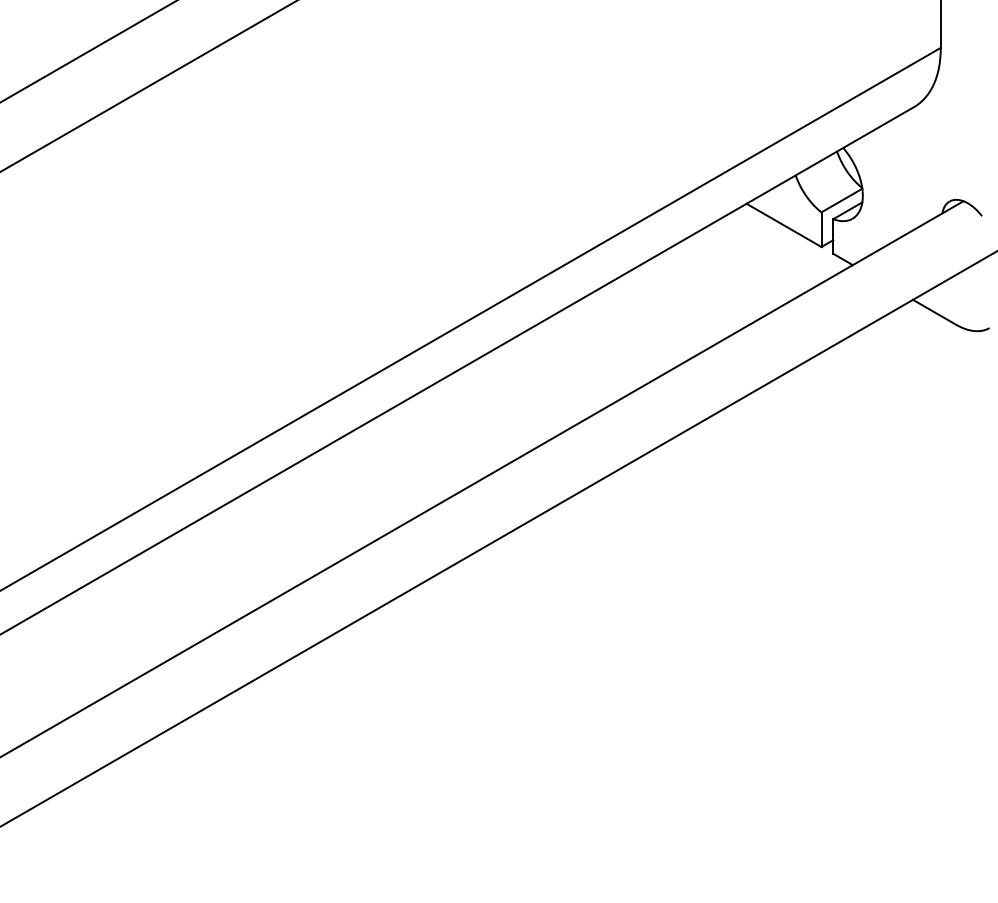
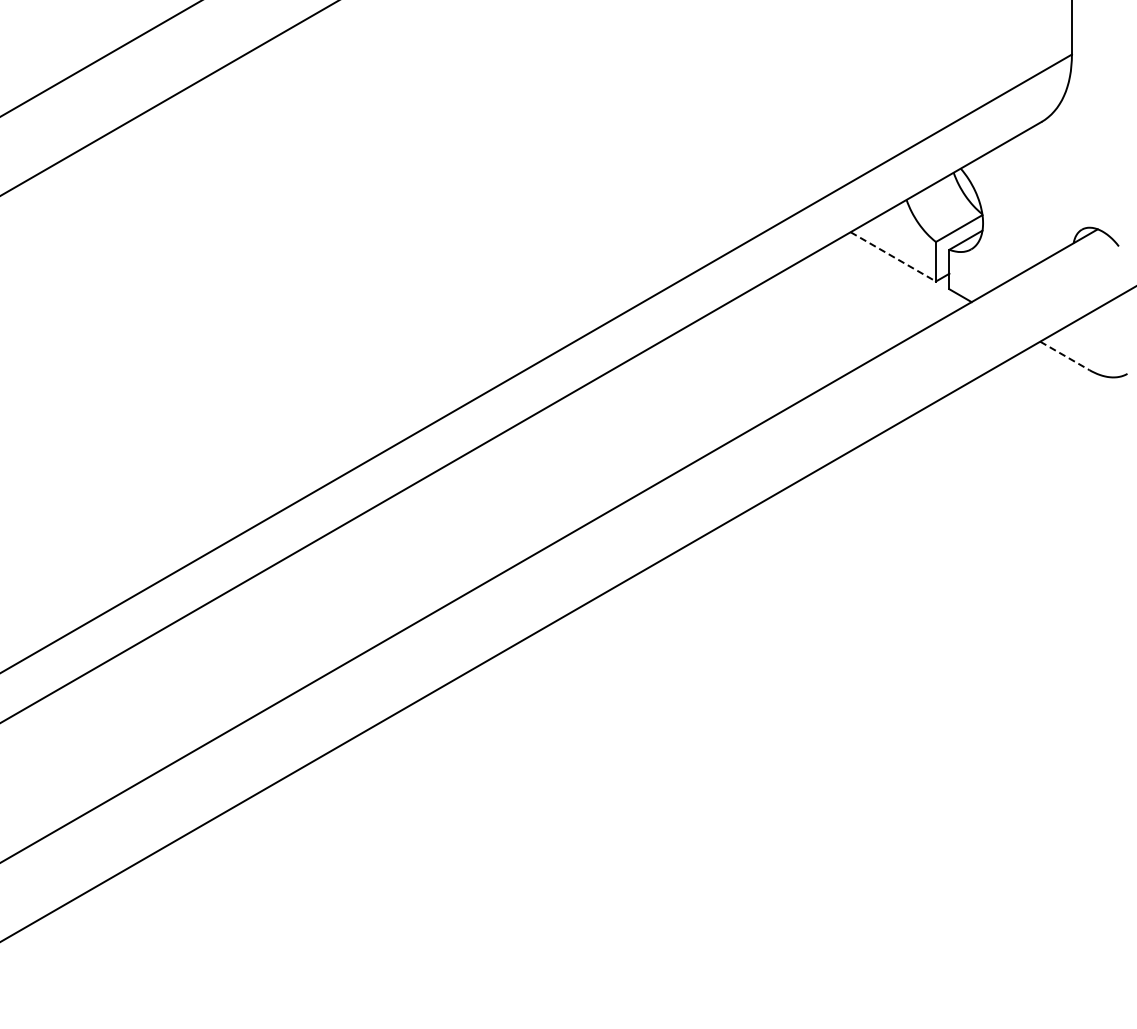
line: (784, 225) -> (893, 257), solid -> dashed
line: (935, 312) -> (1065, 356), solid -> dashed

